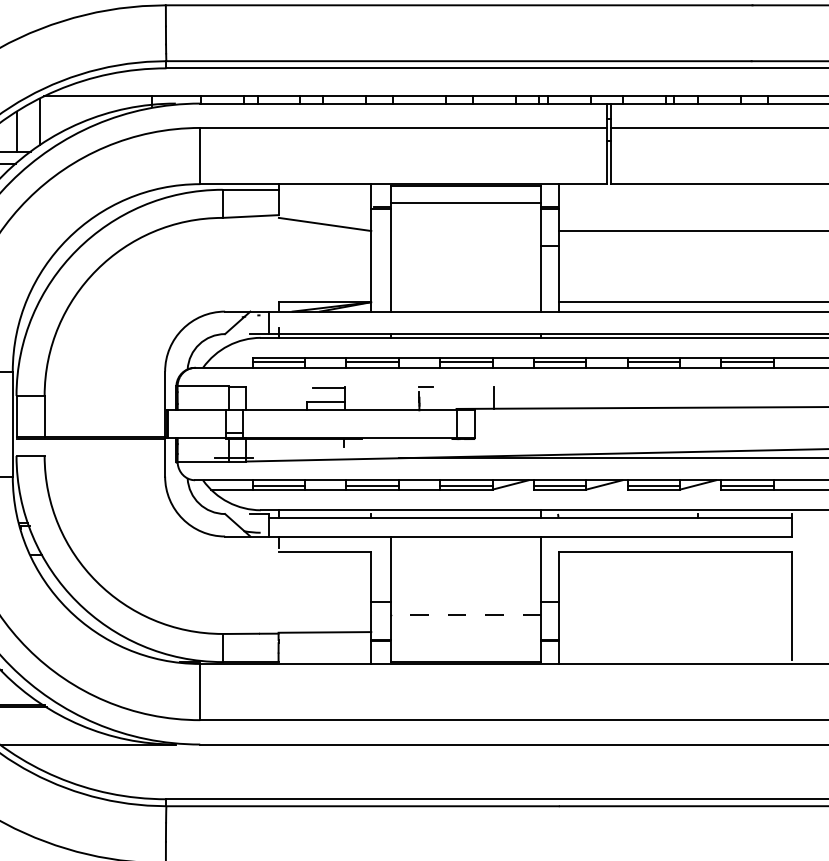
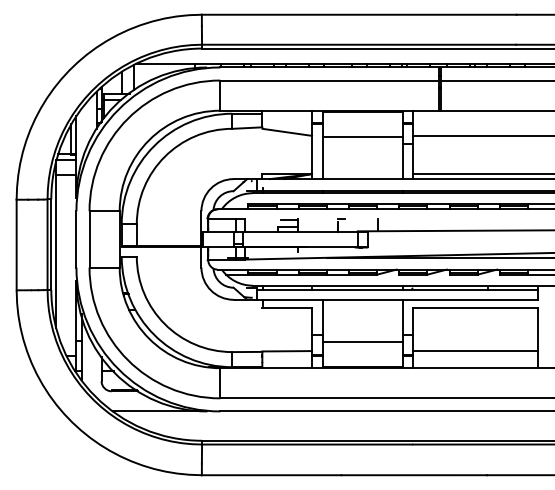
line: (465, 204) -> (362, 137), moved
line: (465, 614) -> (362, 341), dashed -> solid
line: (673, 632) -> (474, 351), added

